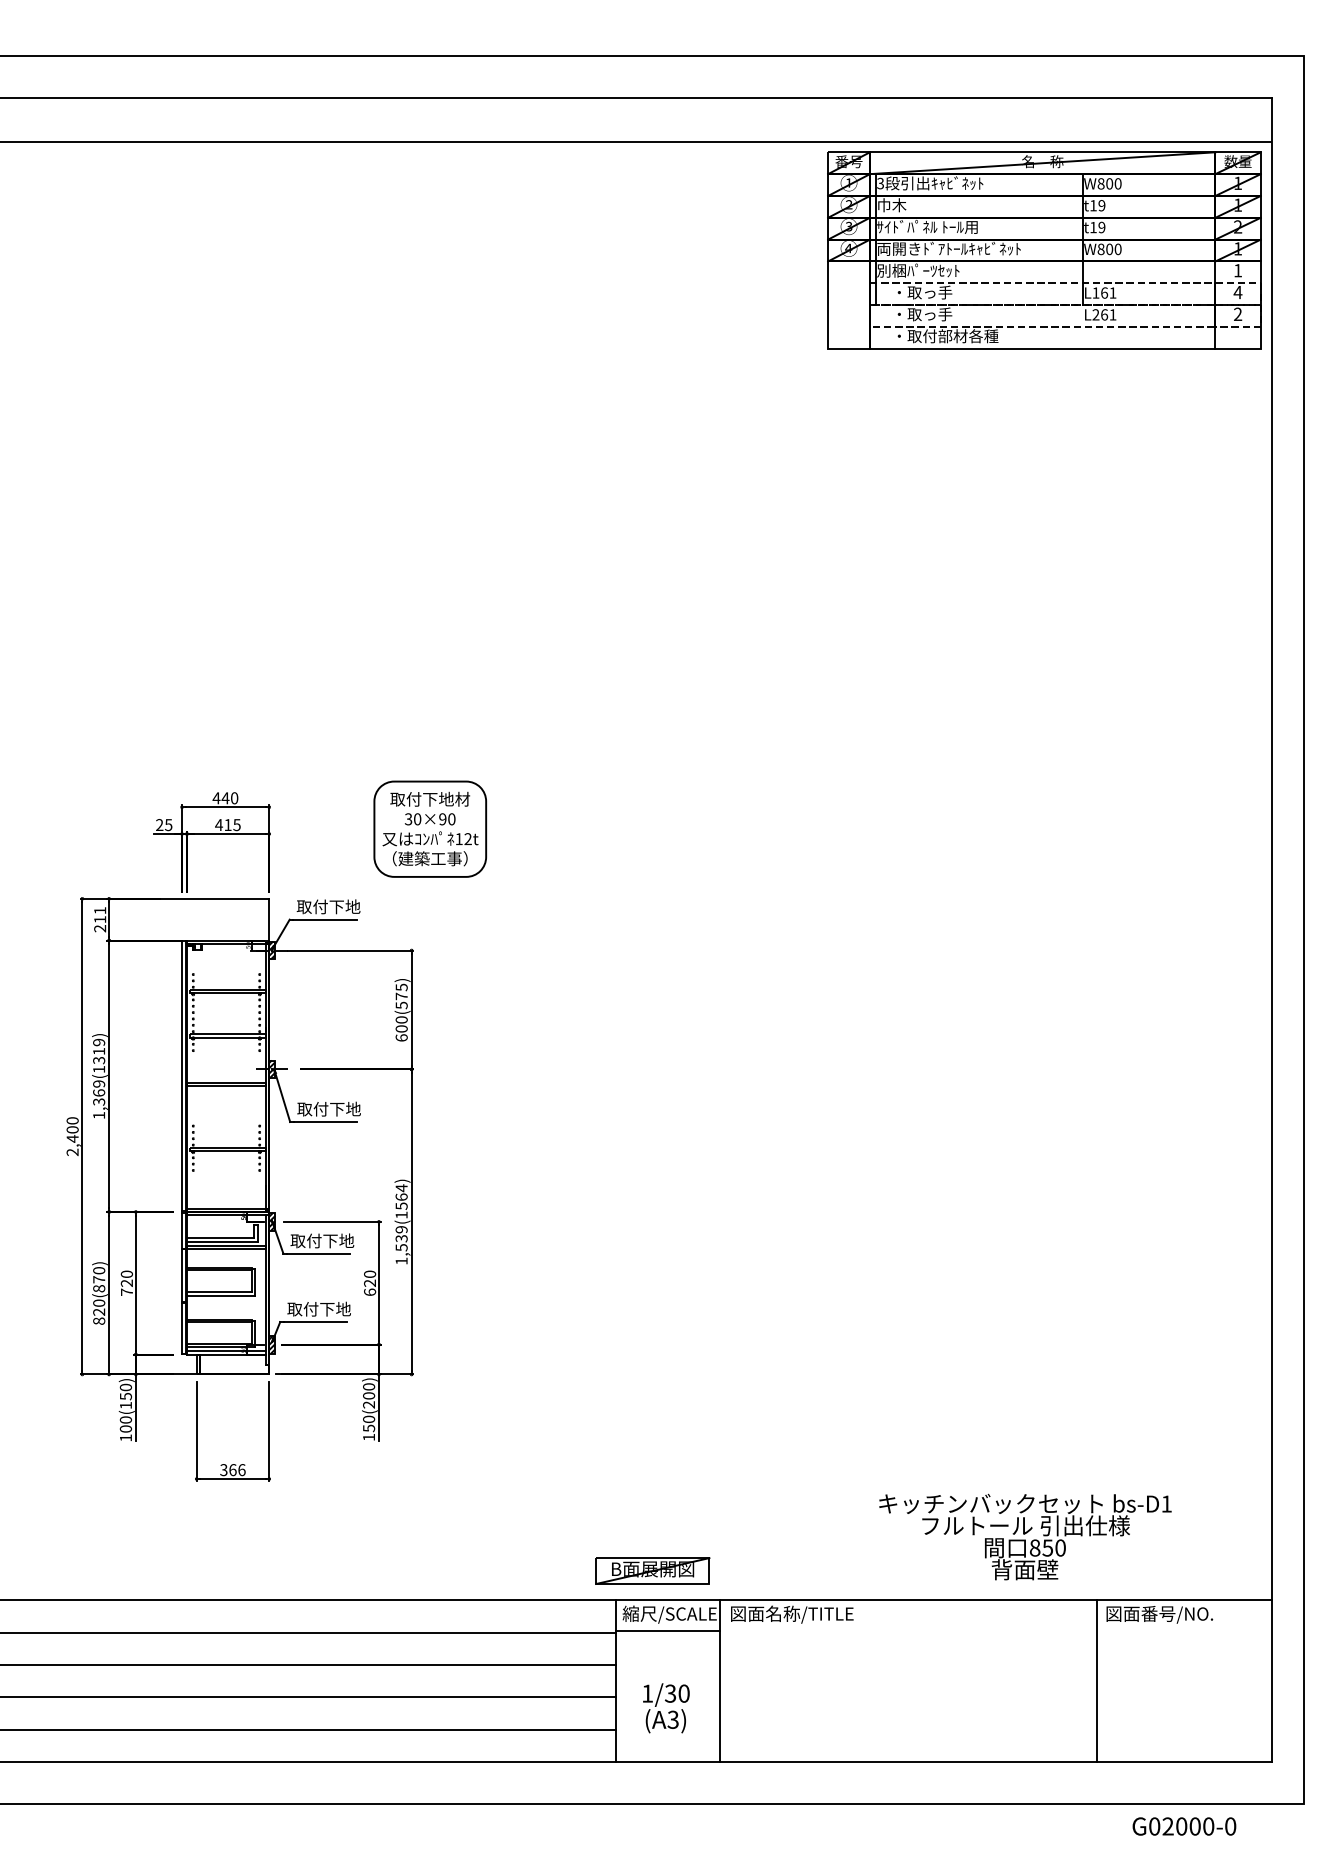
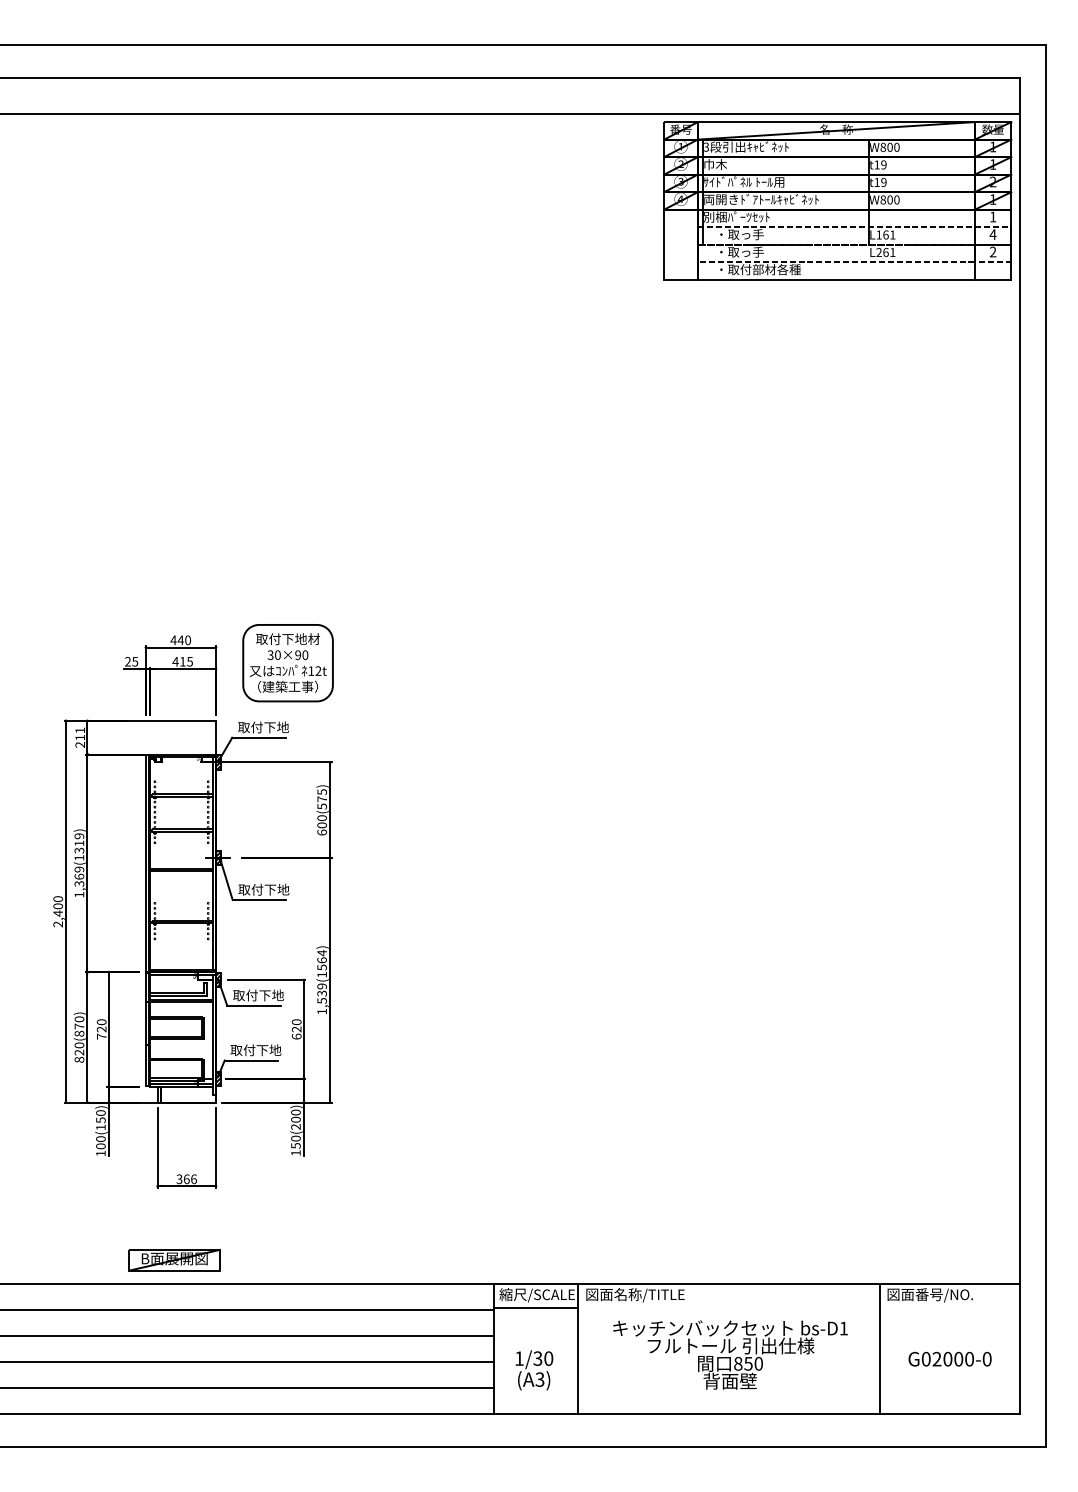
part: (429, 829) -> (287, 663), moved
text: (1025, 1536) -> (730, 1354), moved
part: (652, 1570) -> (174, 1259), moved
text: (1183, 1825) -> (949, 1358), moved

